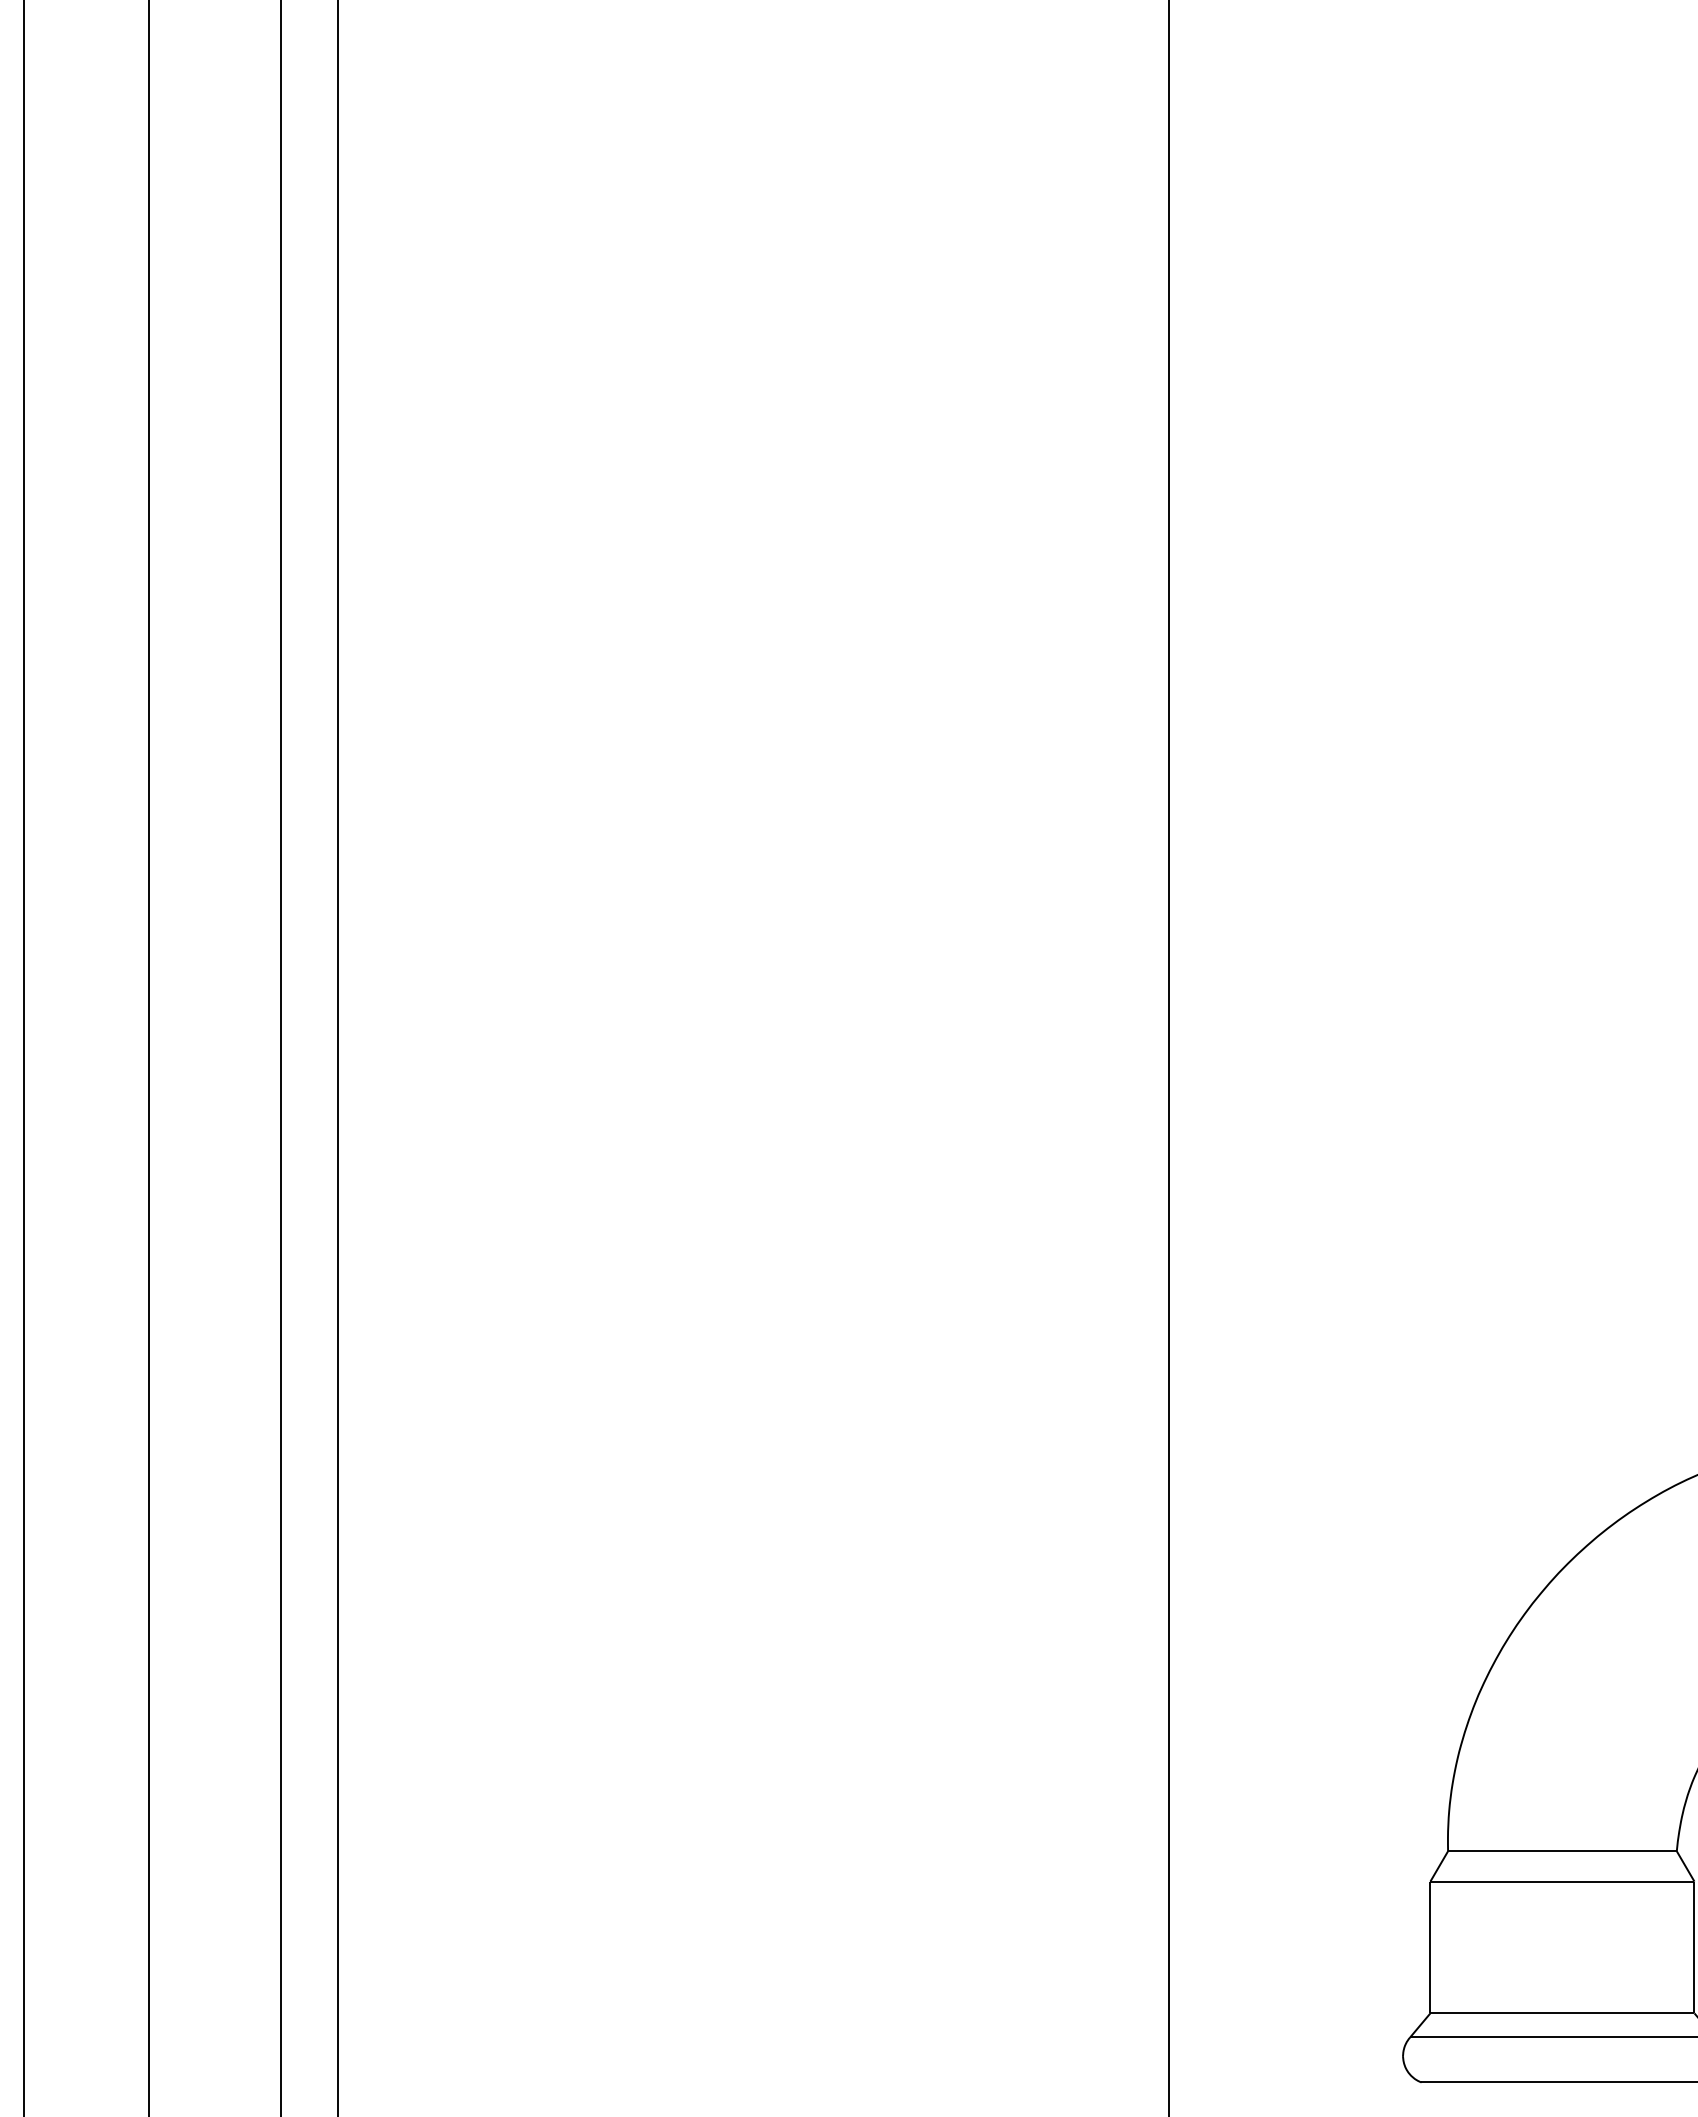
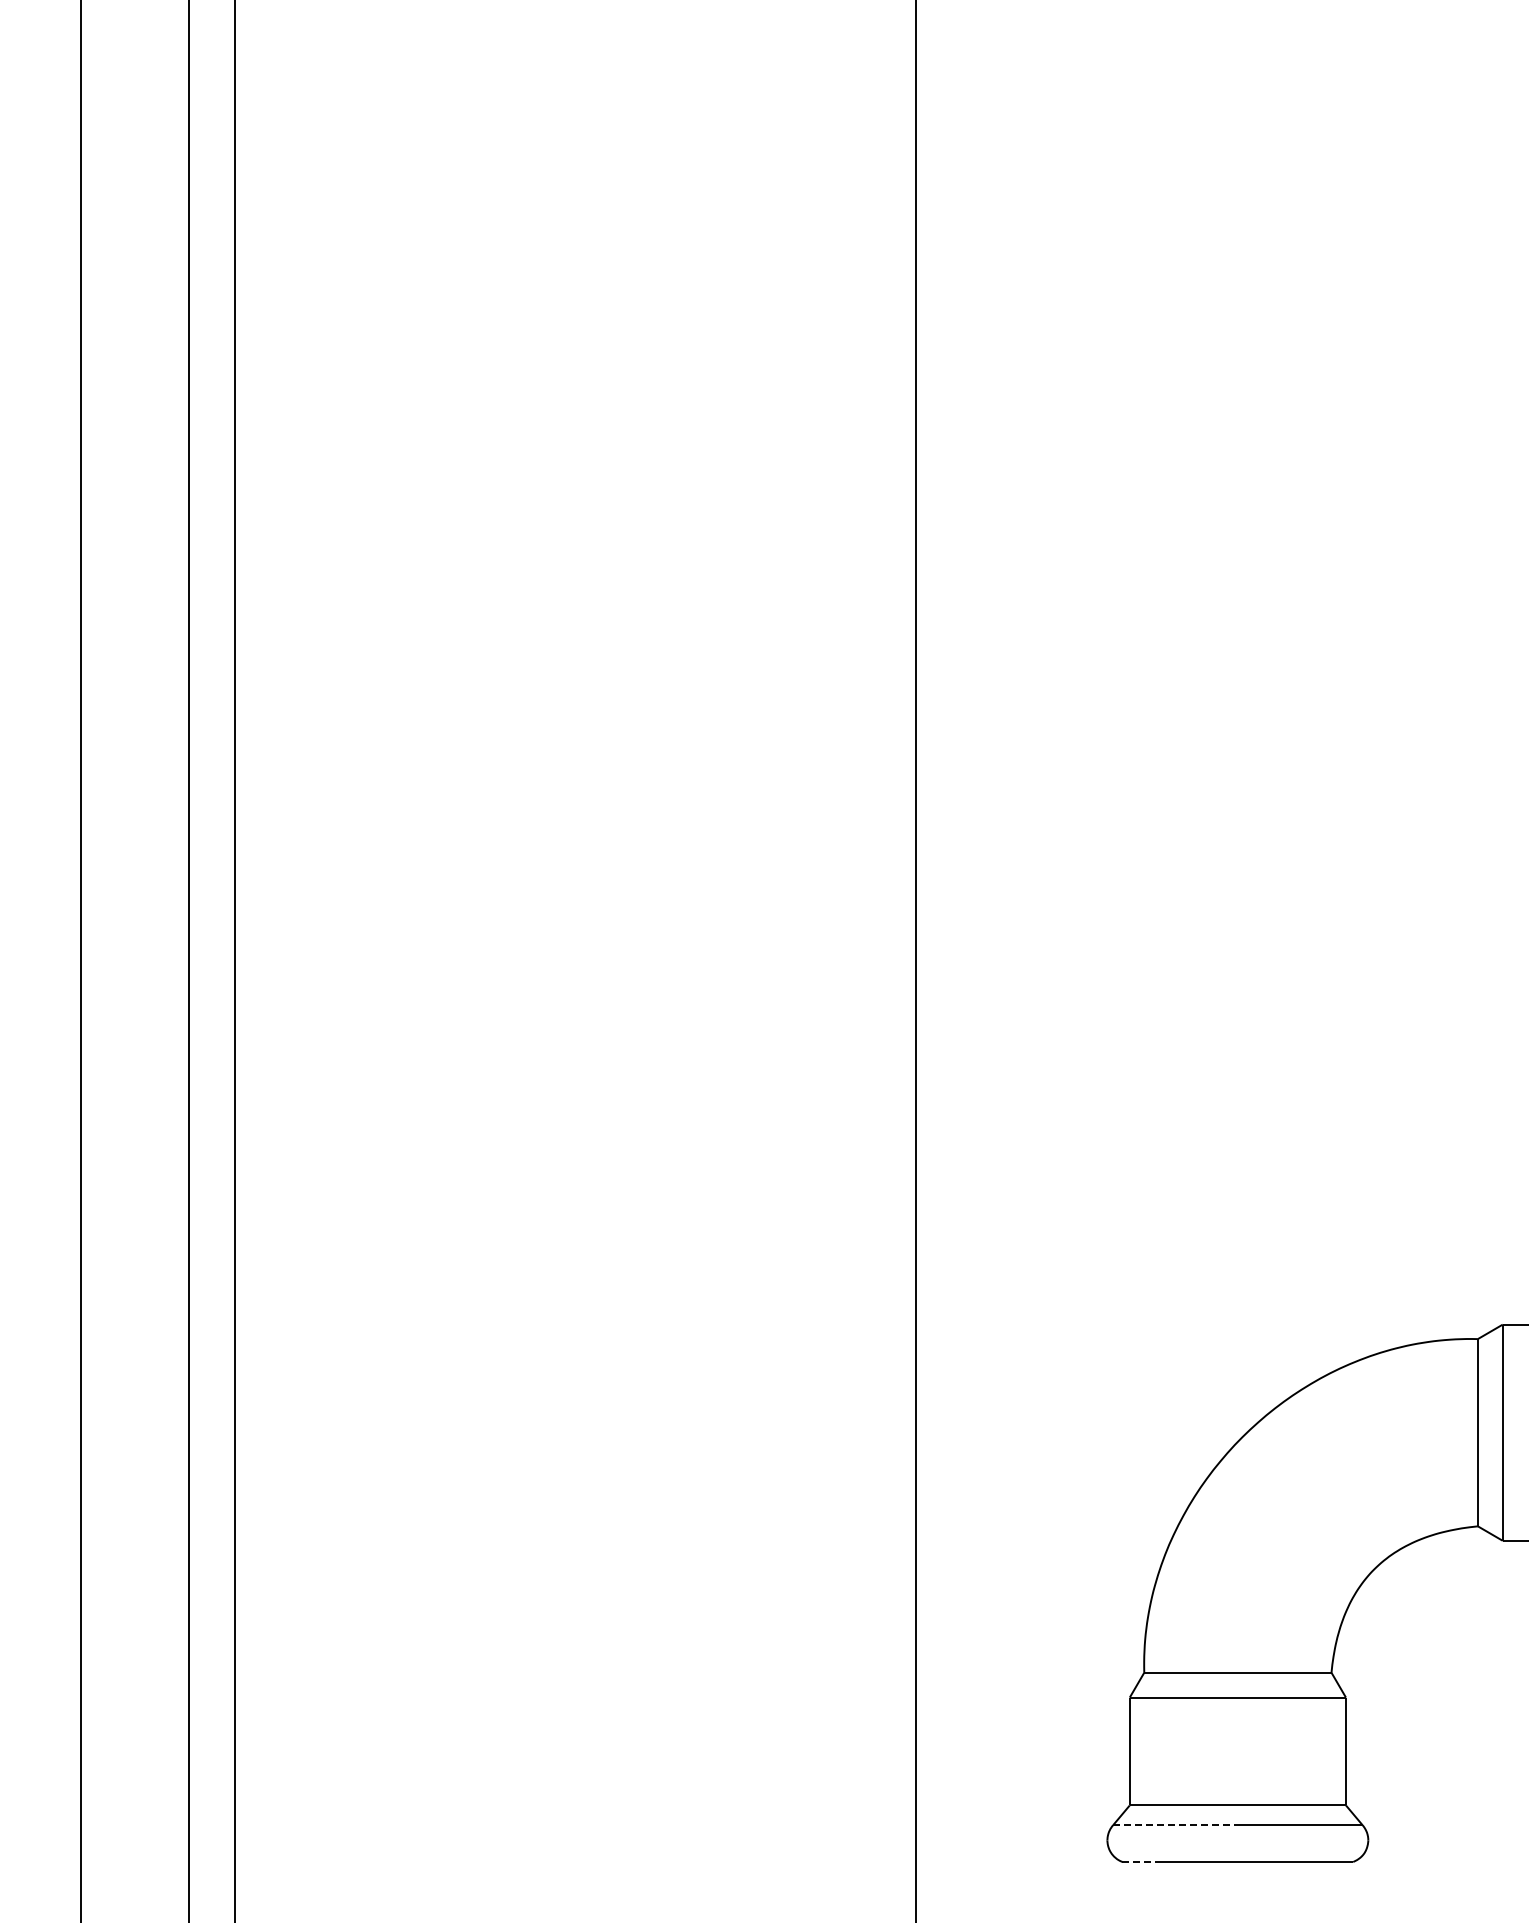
line: (1487, 2037) -> (1176, 1825), solid -> dashed
line: (1442, 2083) -> (1139, 1862), solid -> dashed

